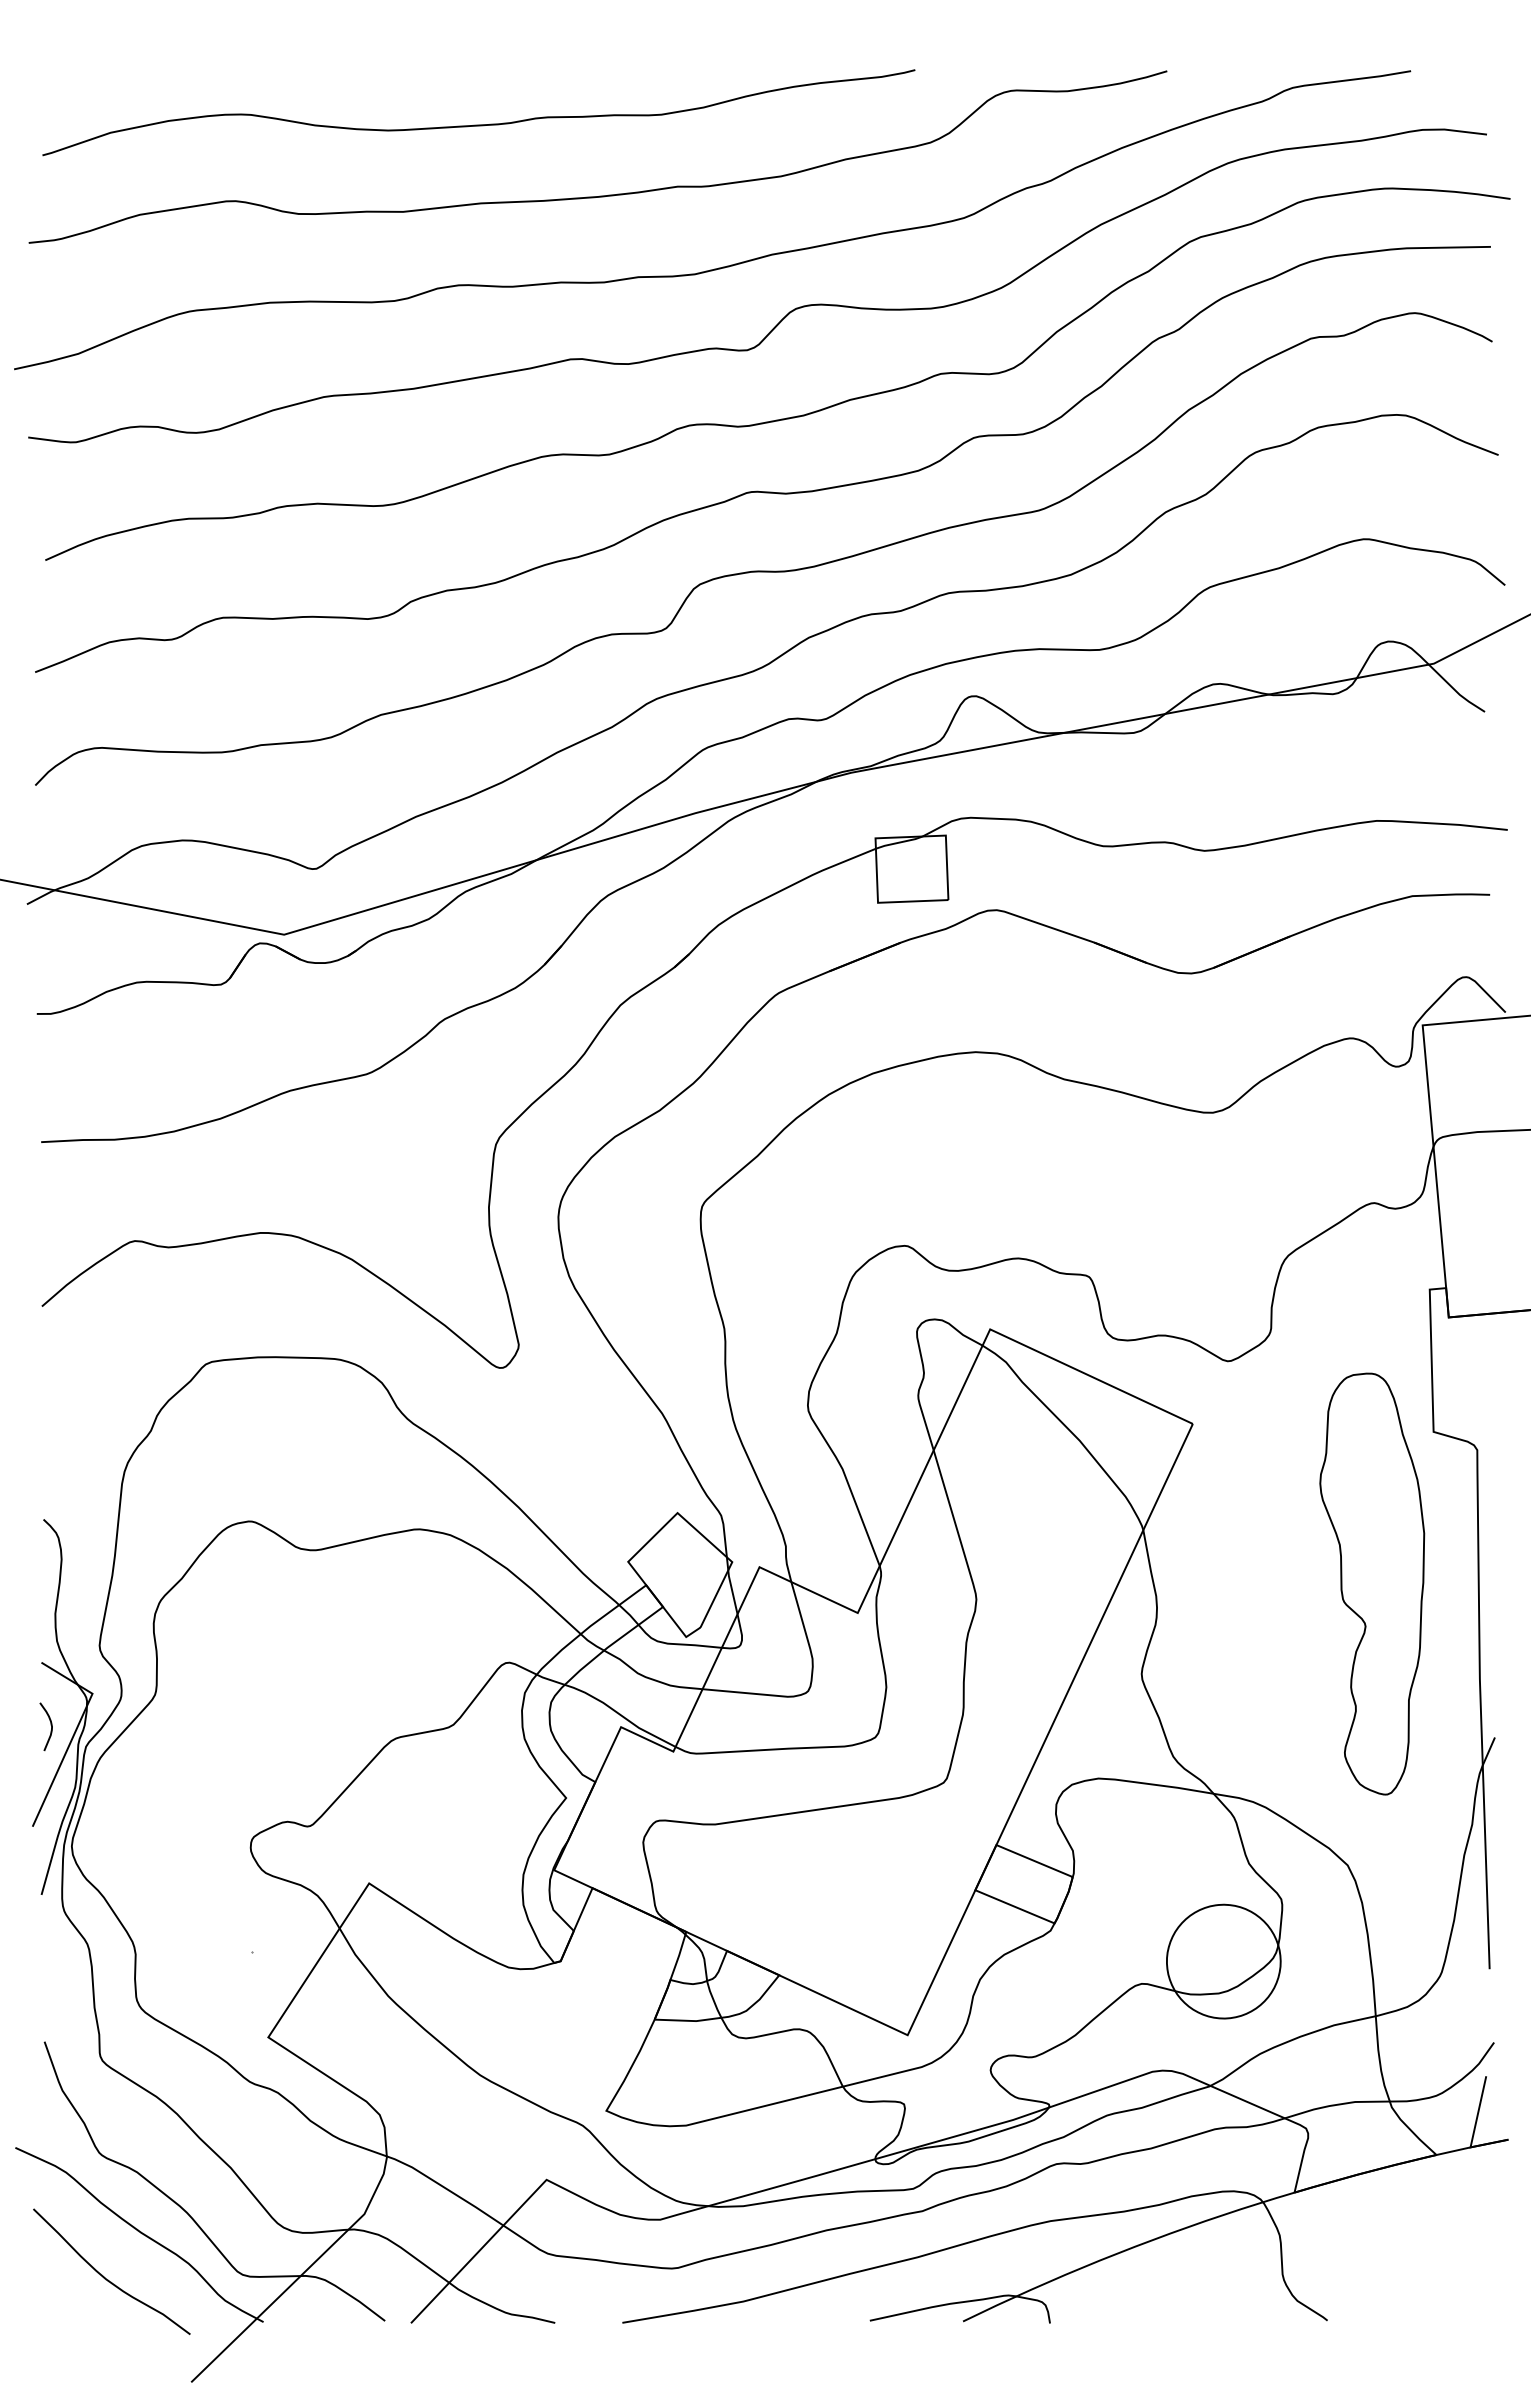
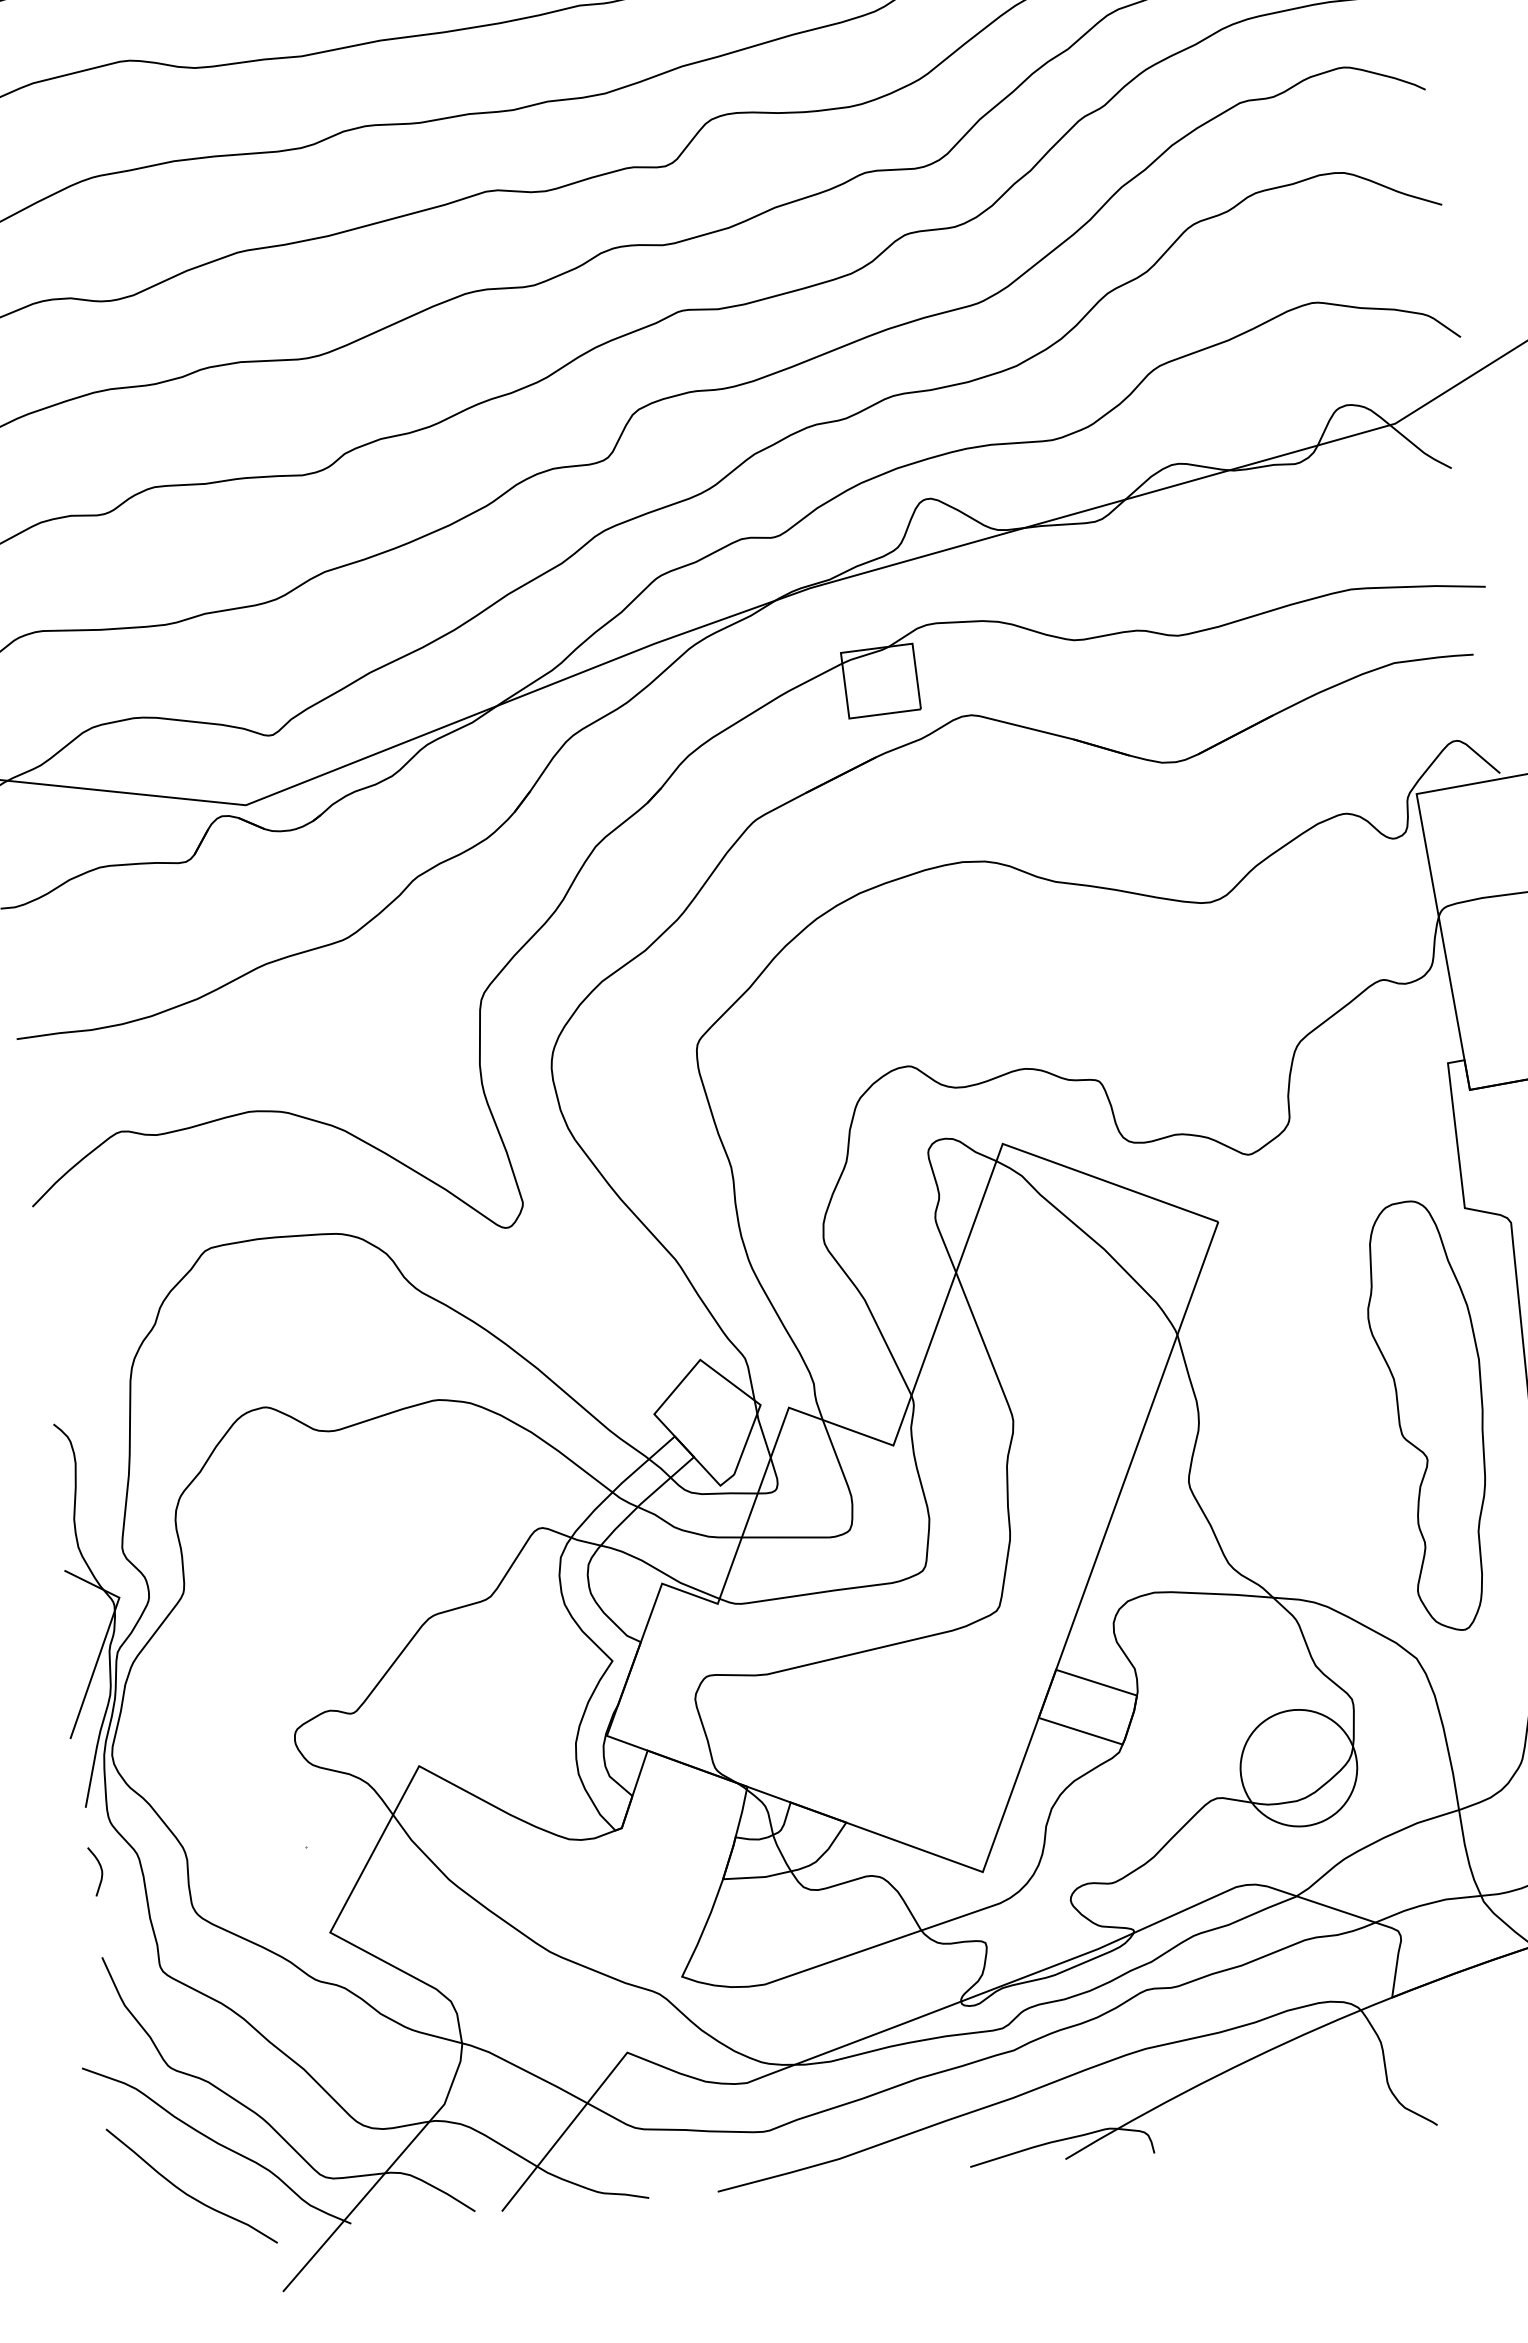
part: (1372, 1583) -> (1430, 1415), moved
curve: (50, 1725) -> (100, 1869), moved

